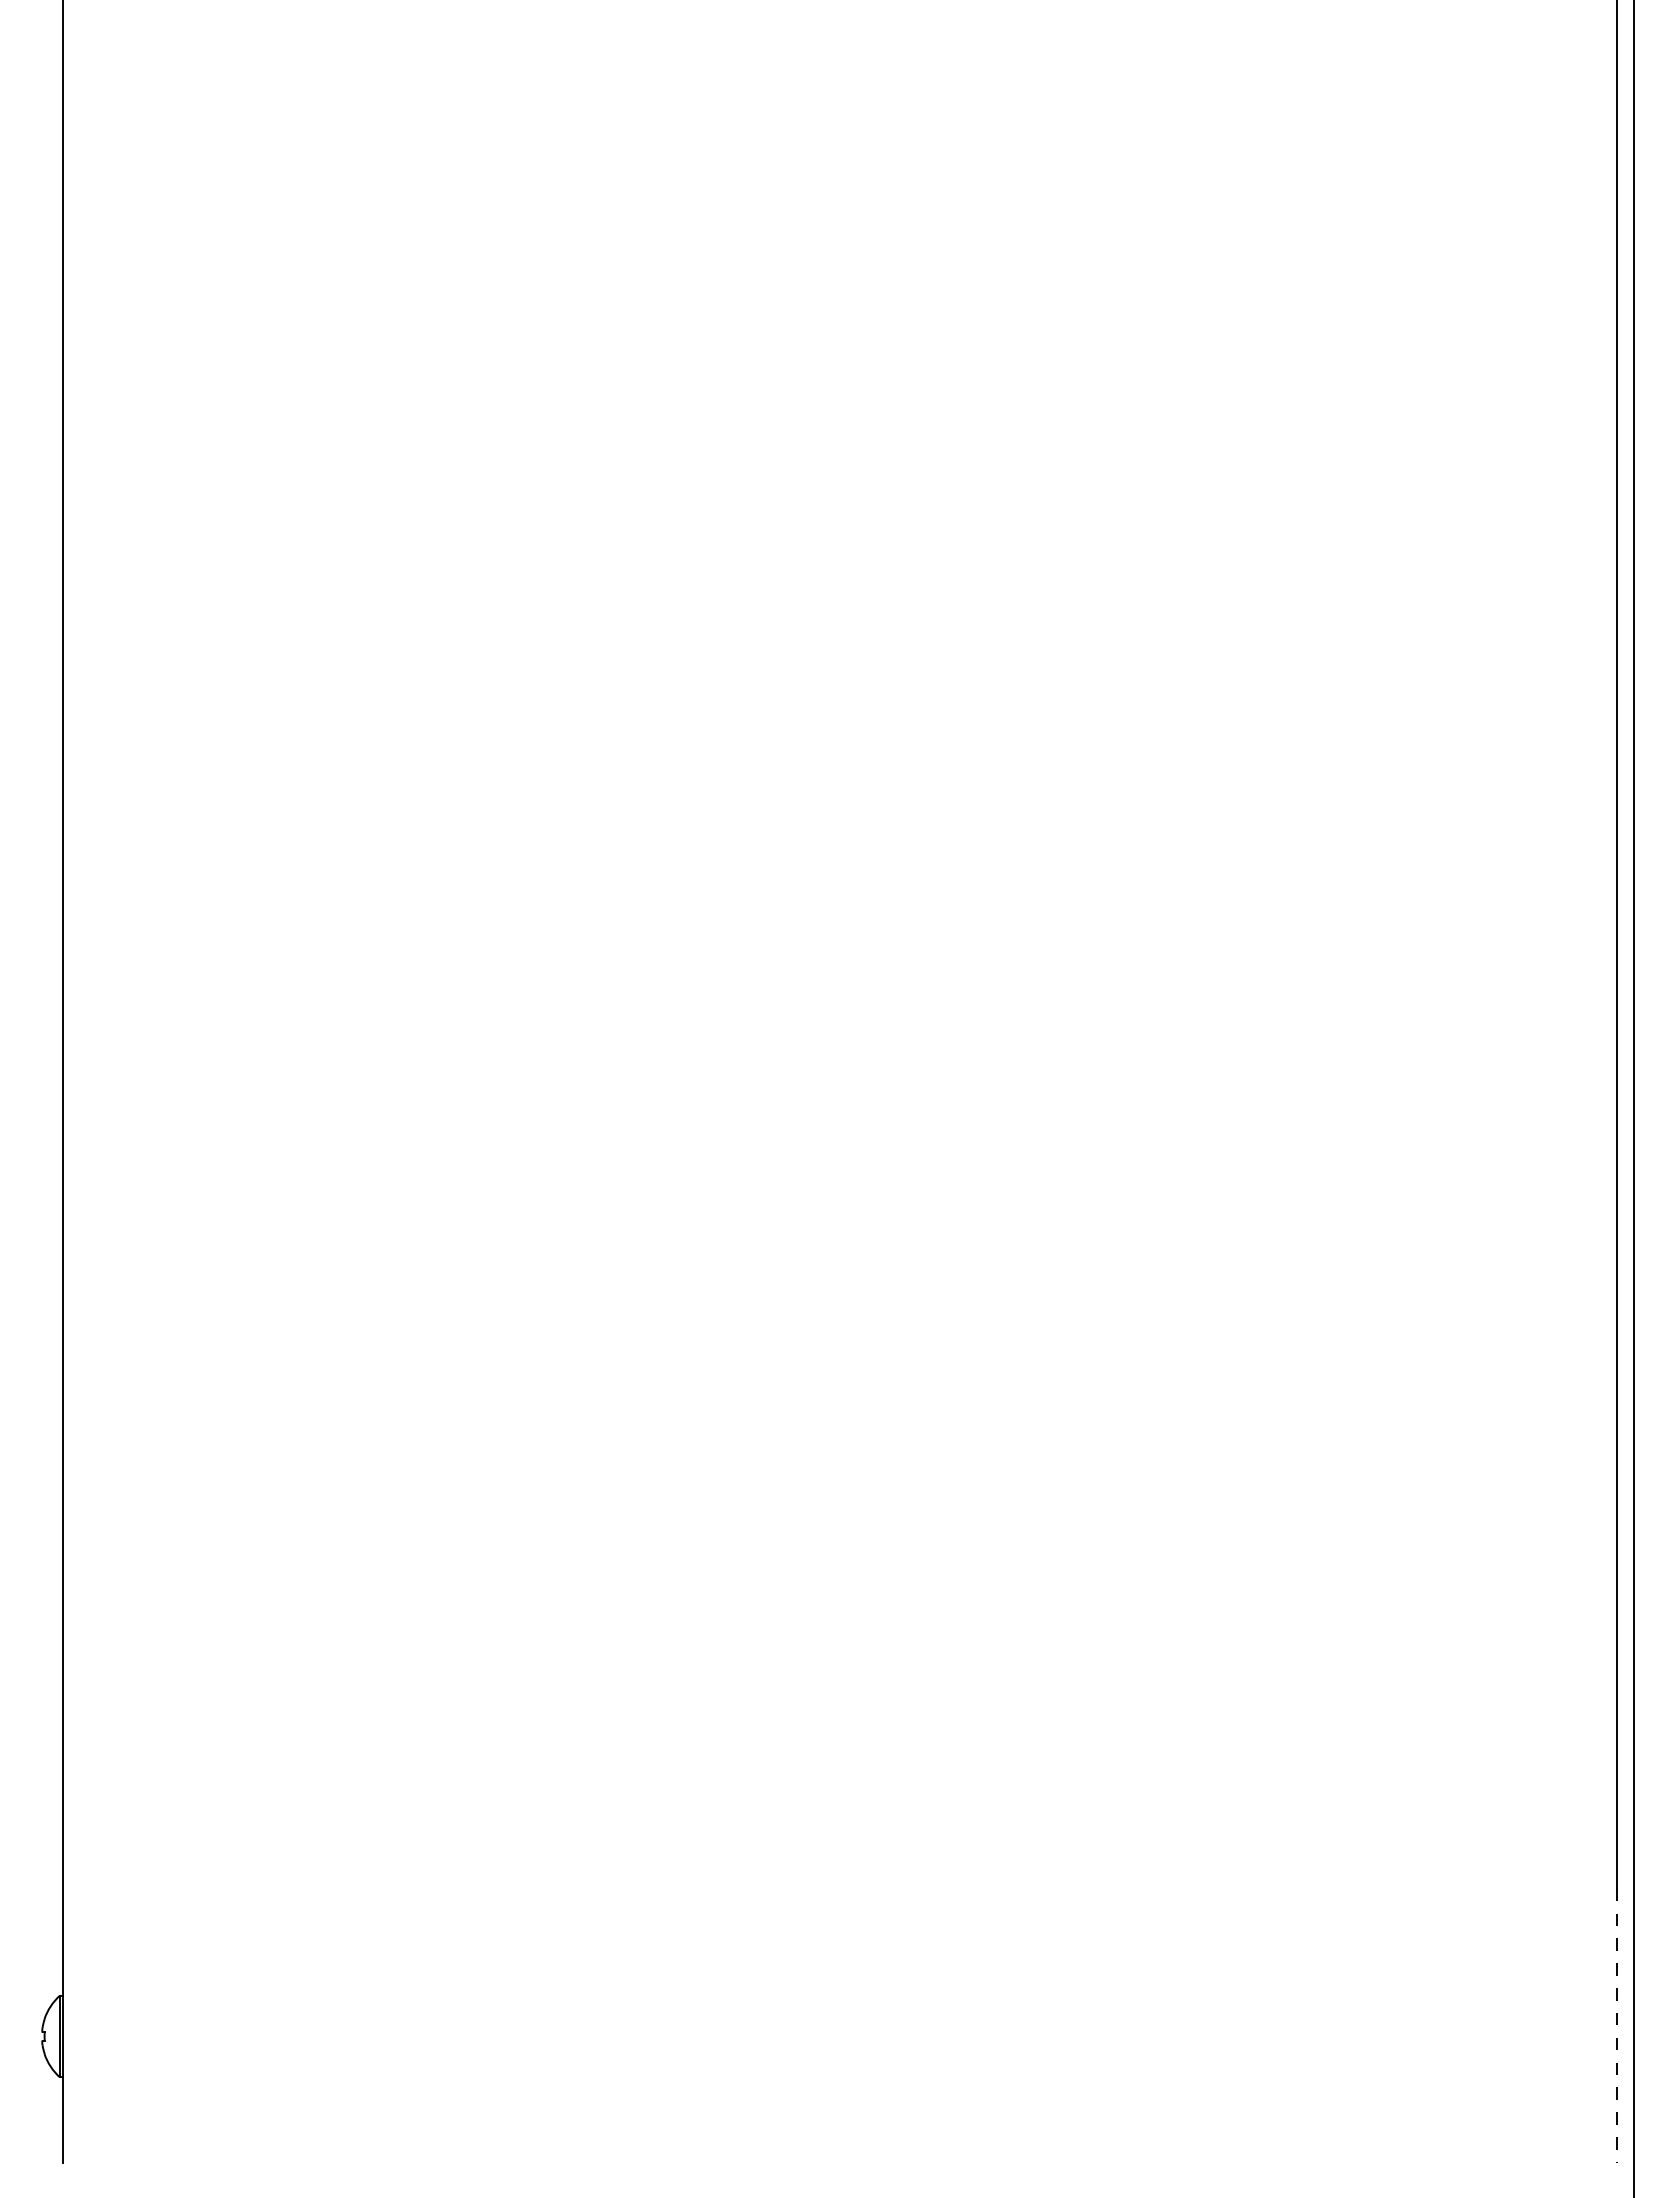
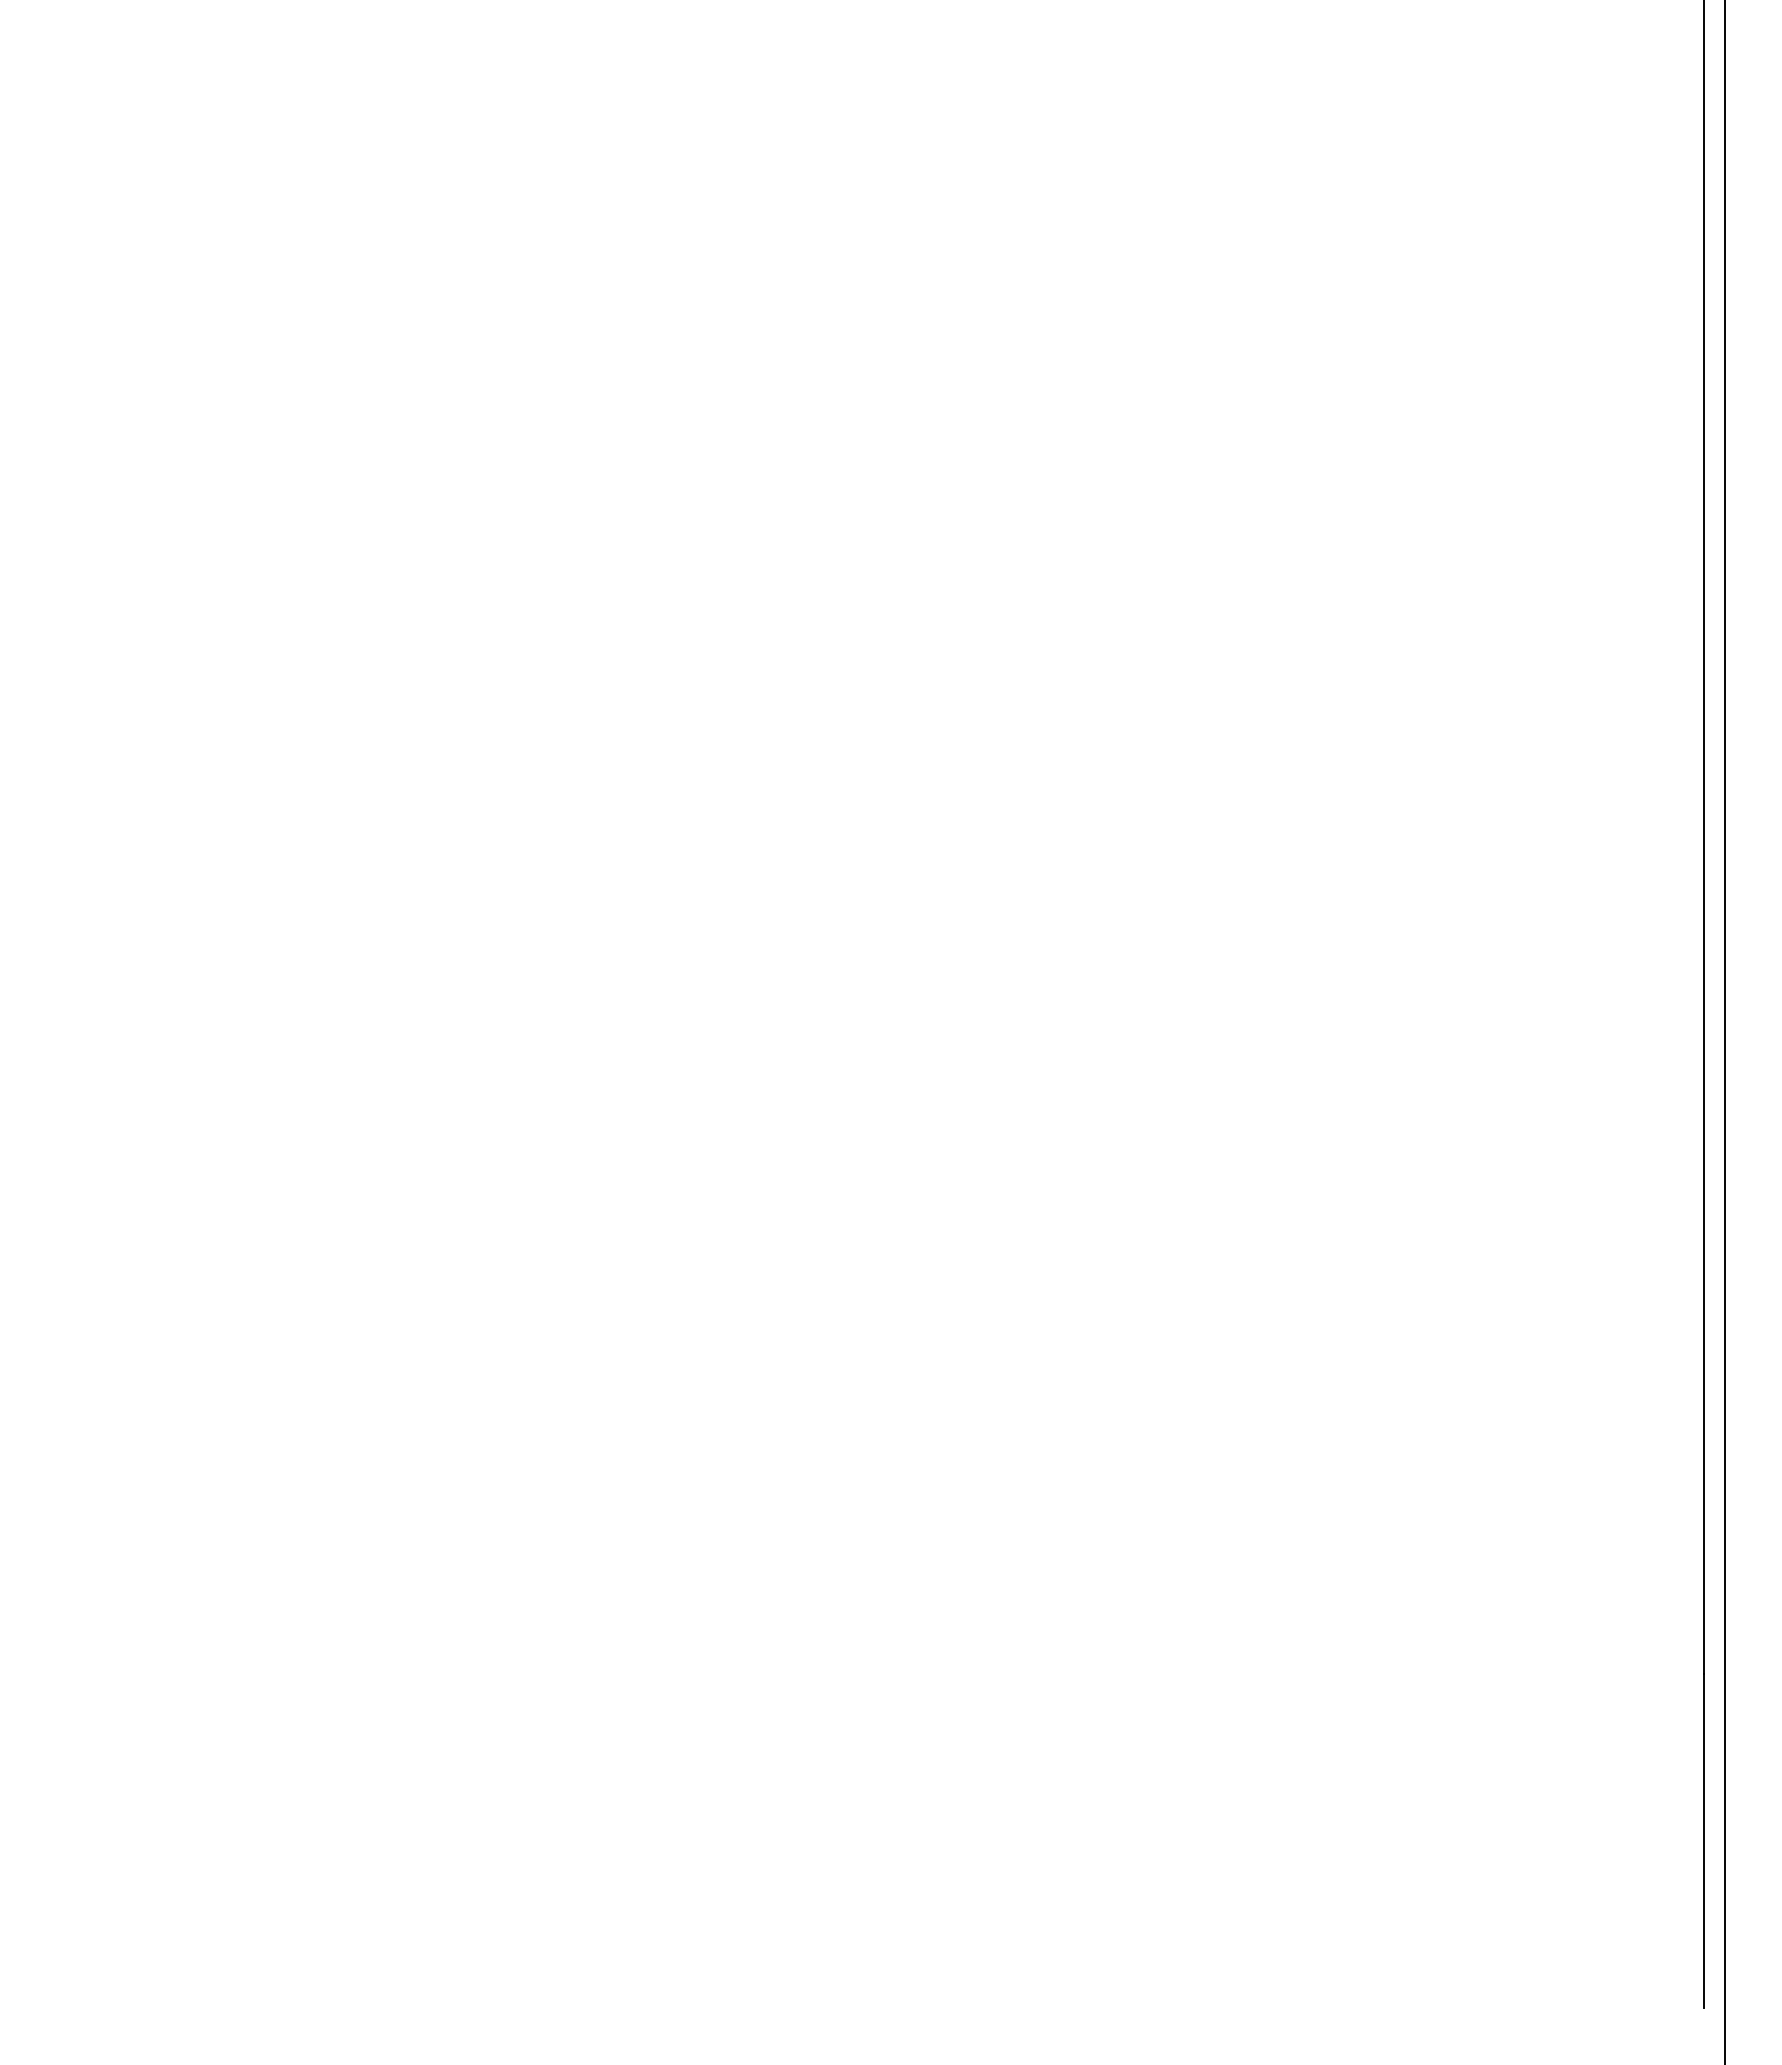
line: (1617, 2026) -> (1704, 1841), dashed -> solid

